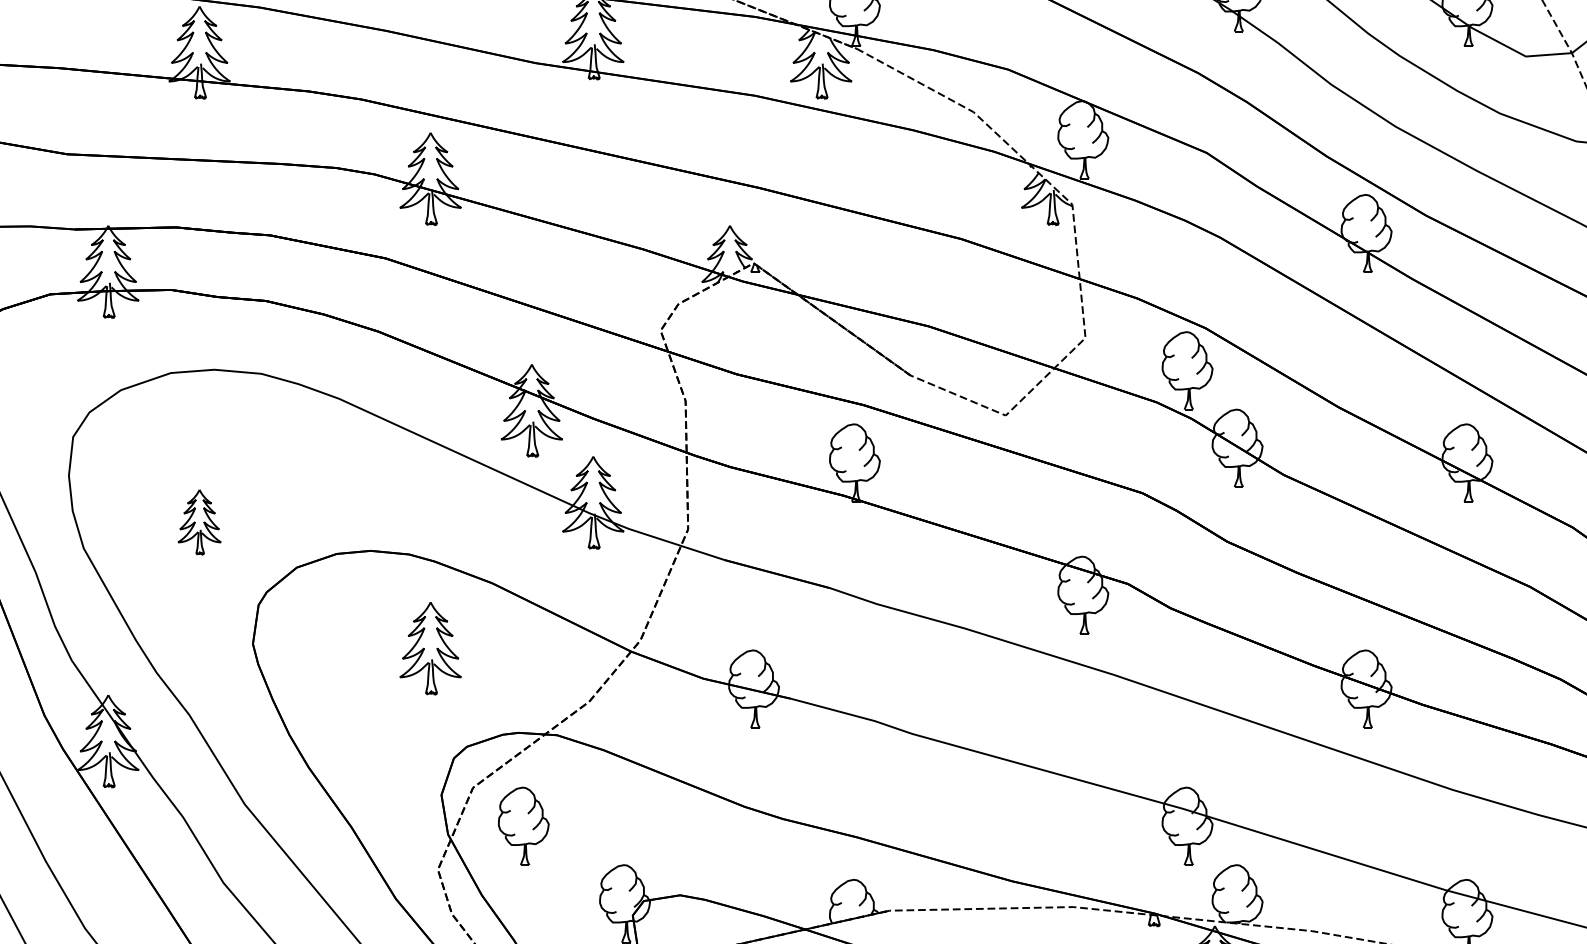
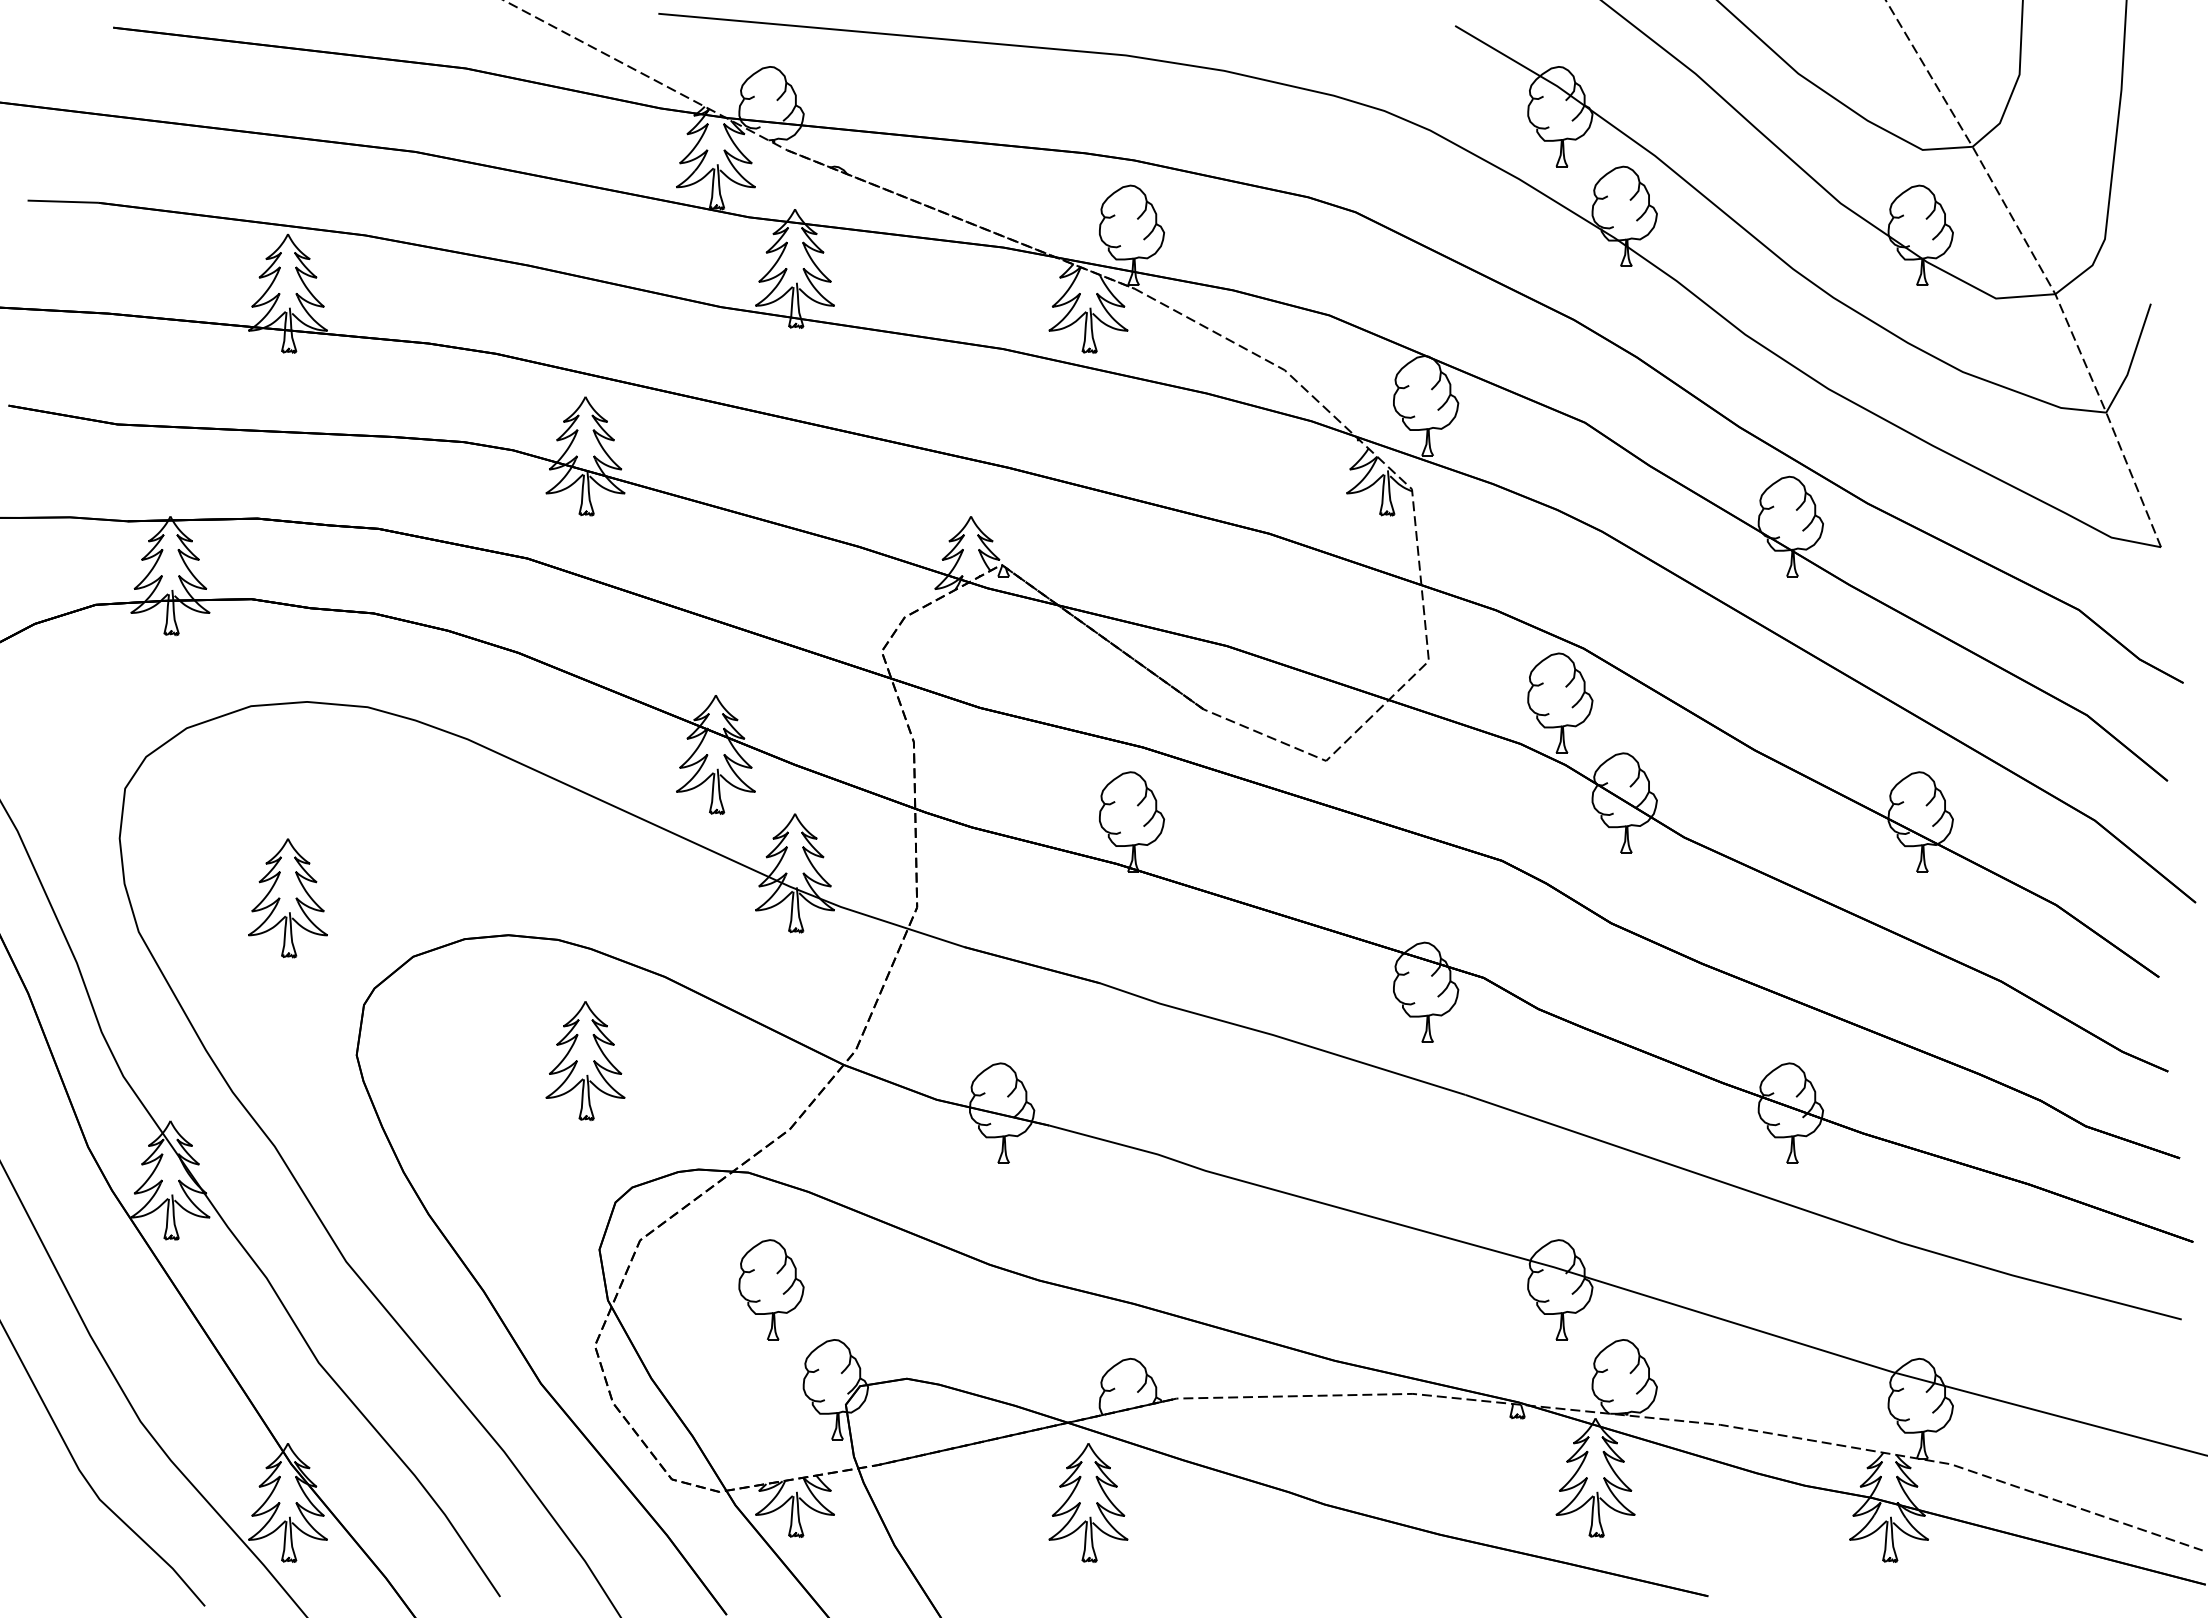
part: (199, 522) -> (287, 898), size x1.43
part: (523, 825) -> (771, 1289), moved

